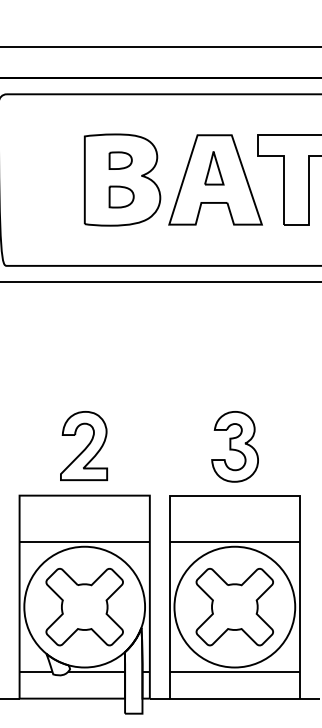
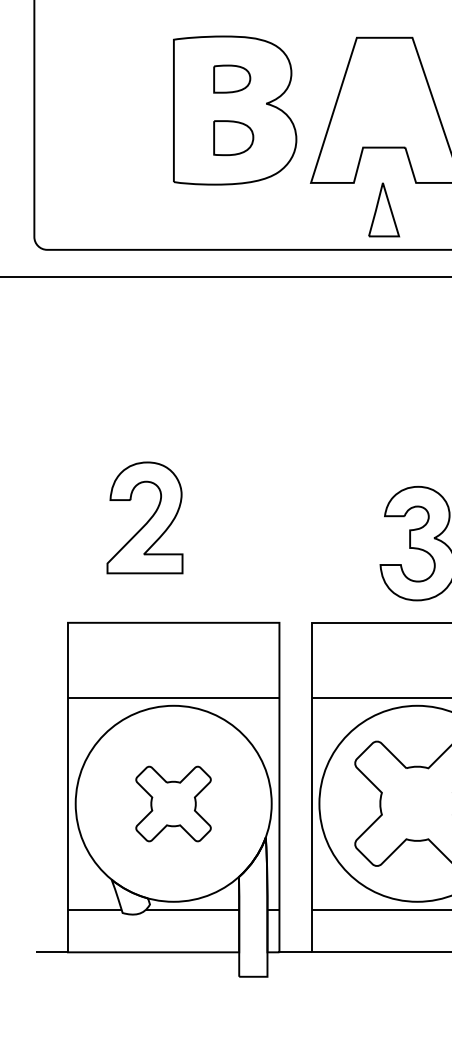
part: (214, 168) -> (384, 210), moved
part: (83, 446) -> (144, 518), moved
part: (84, 607) -> (173, 804), size x0.6

